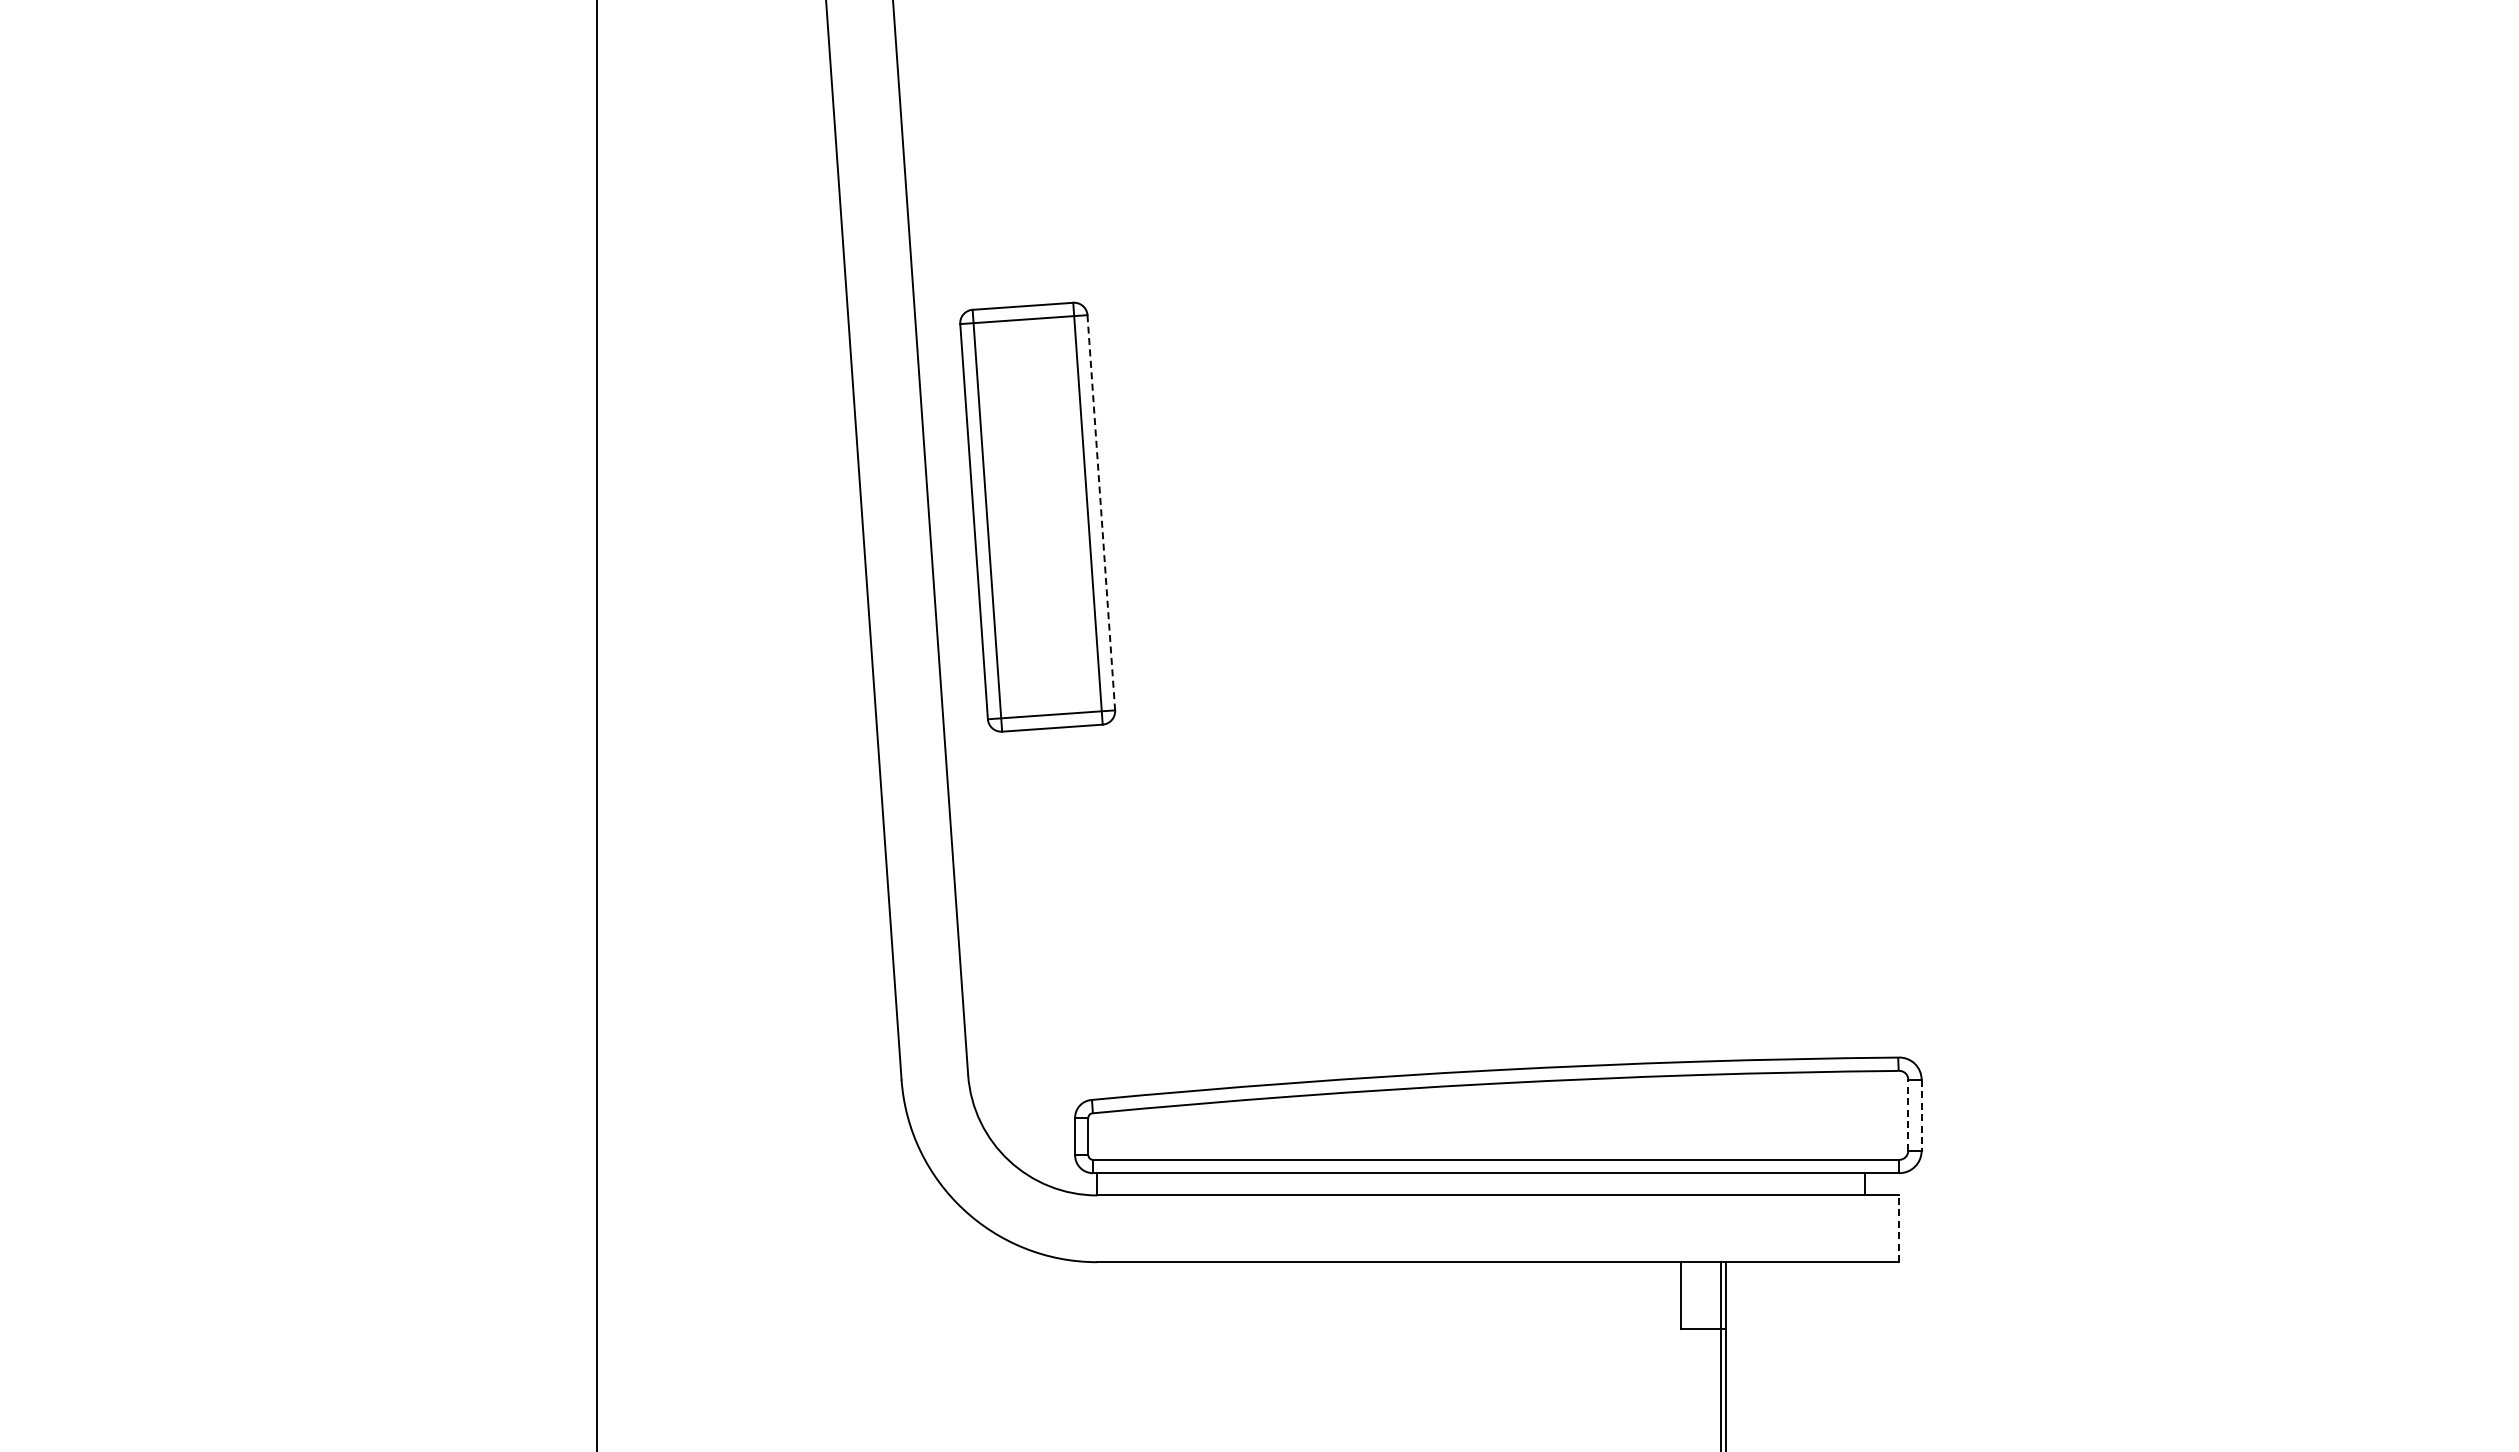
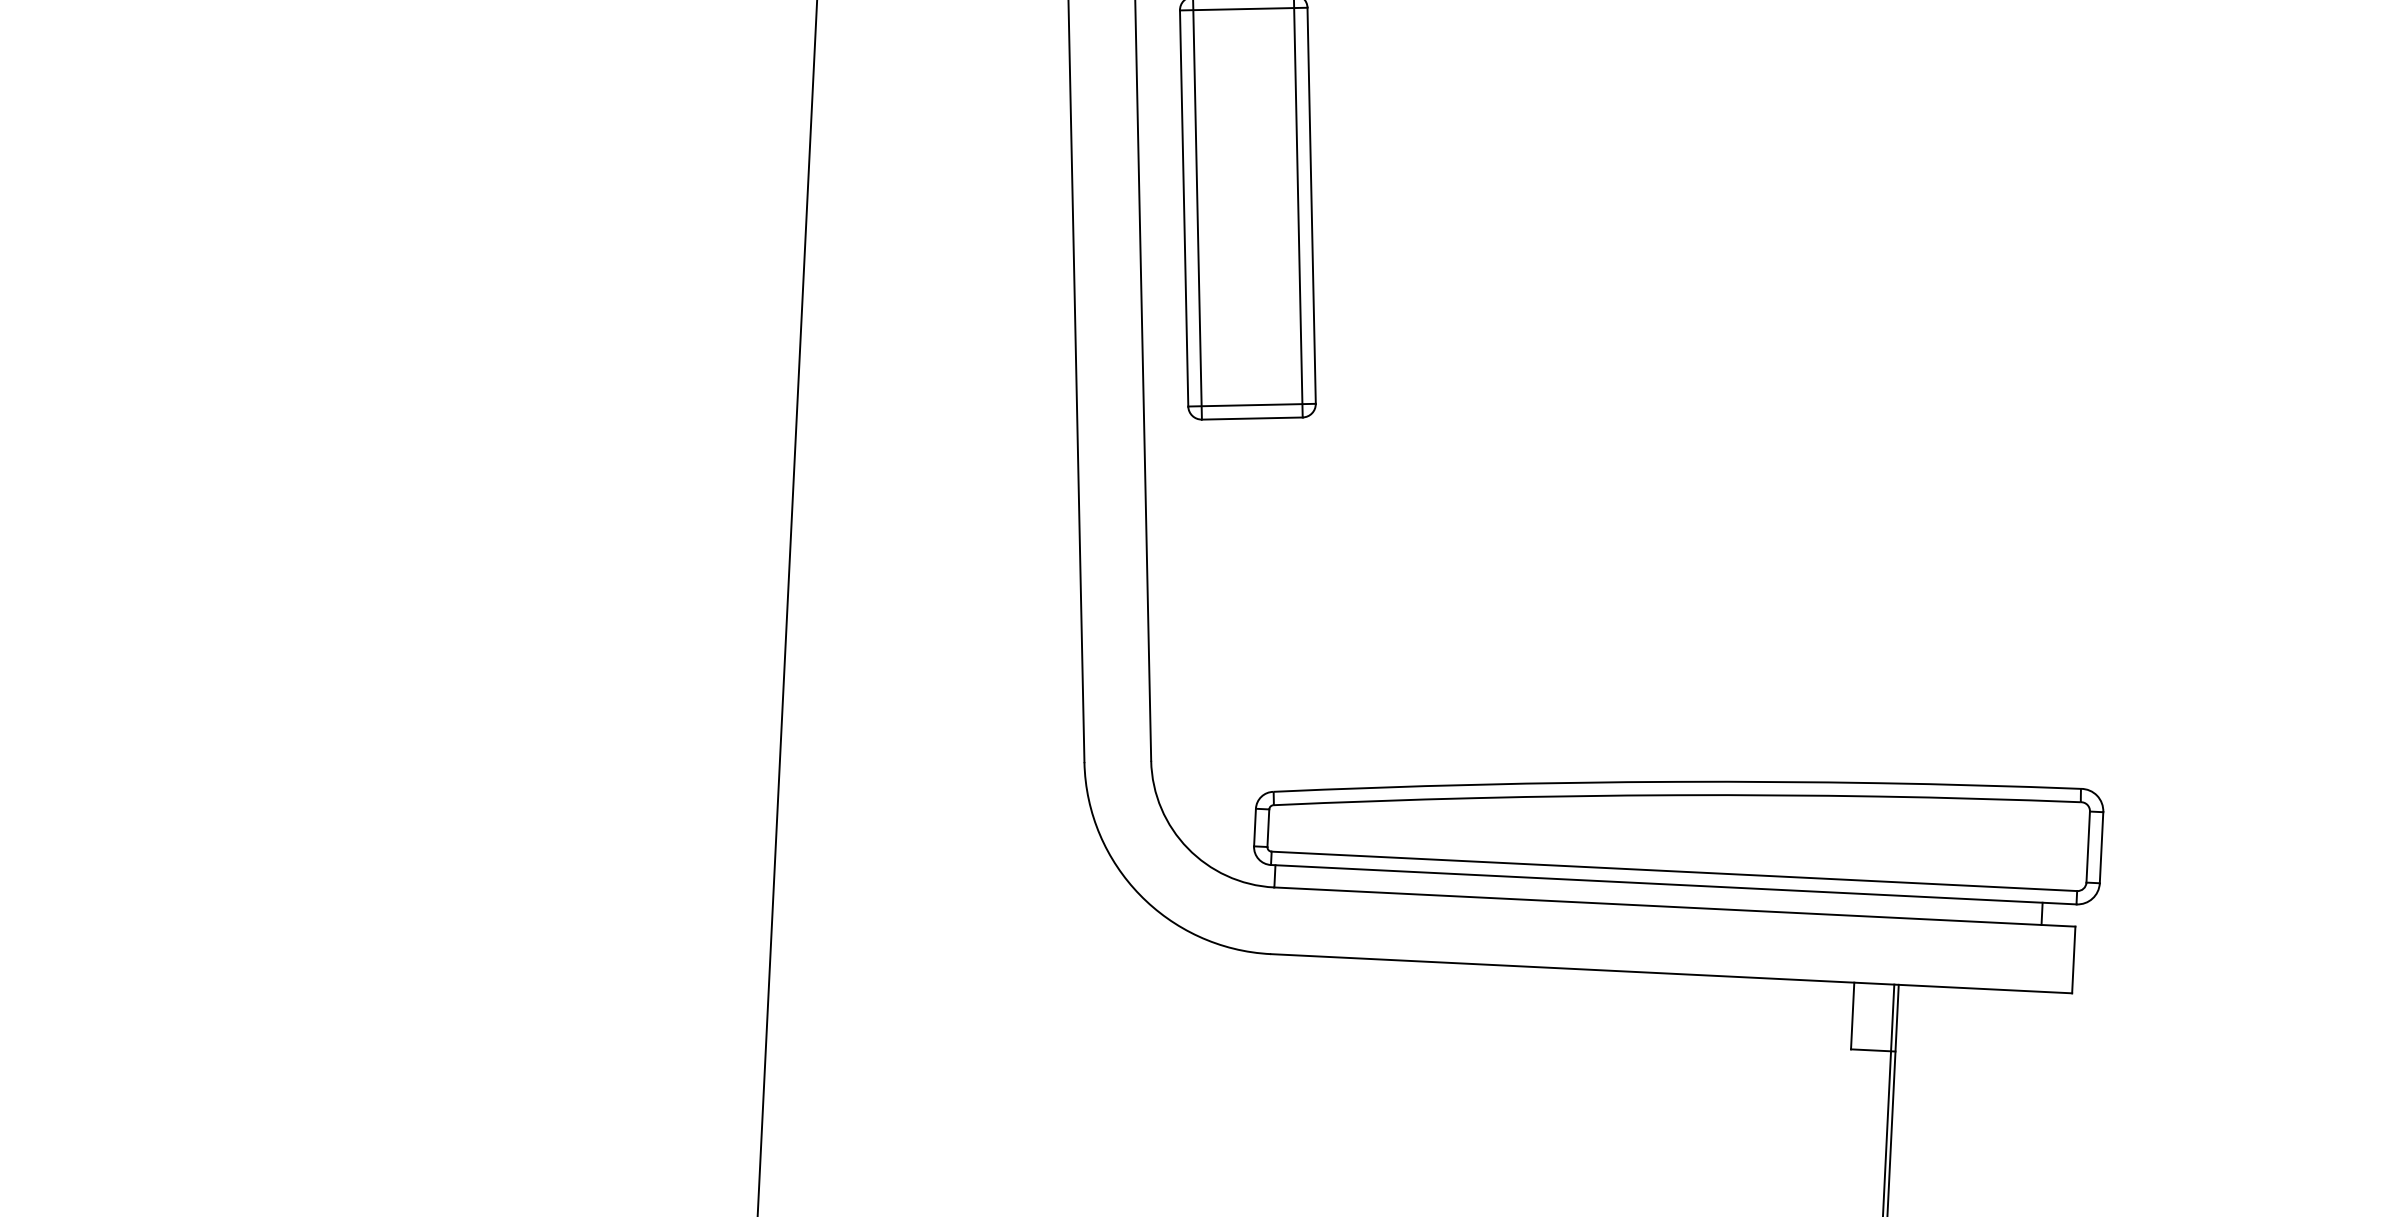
line: (1101, 513) -> (1311, 206), dashed -> solid
line: (1908, 1115) -> (2088, 847), dashed -> solid
line: (1921, 1115) -> (2101, 847), dashed -> solid
line: (1899, 1228) -> (2073, 959), dashed -> solid

